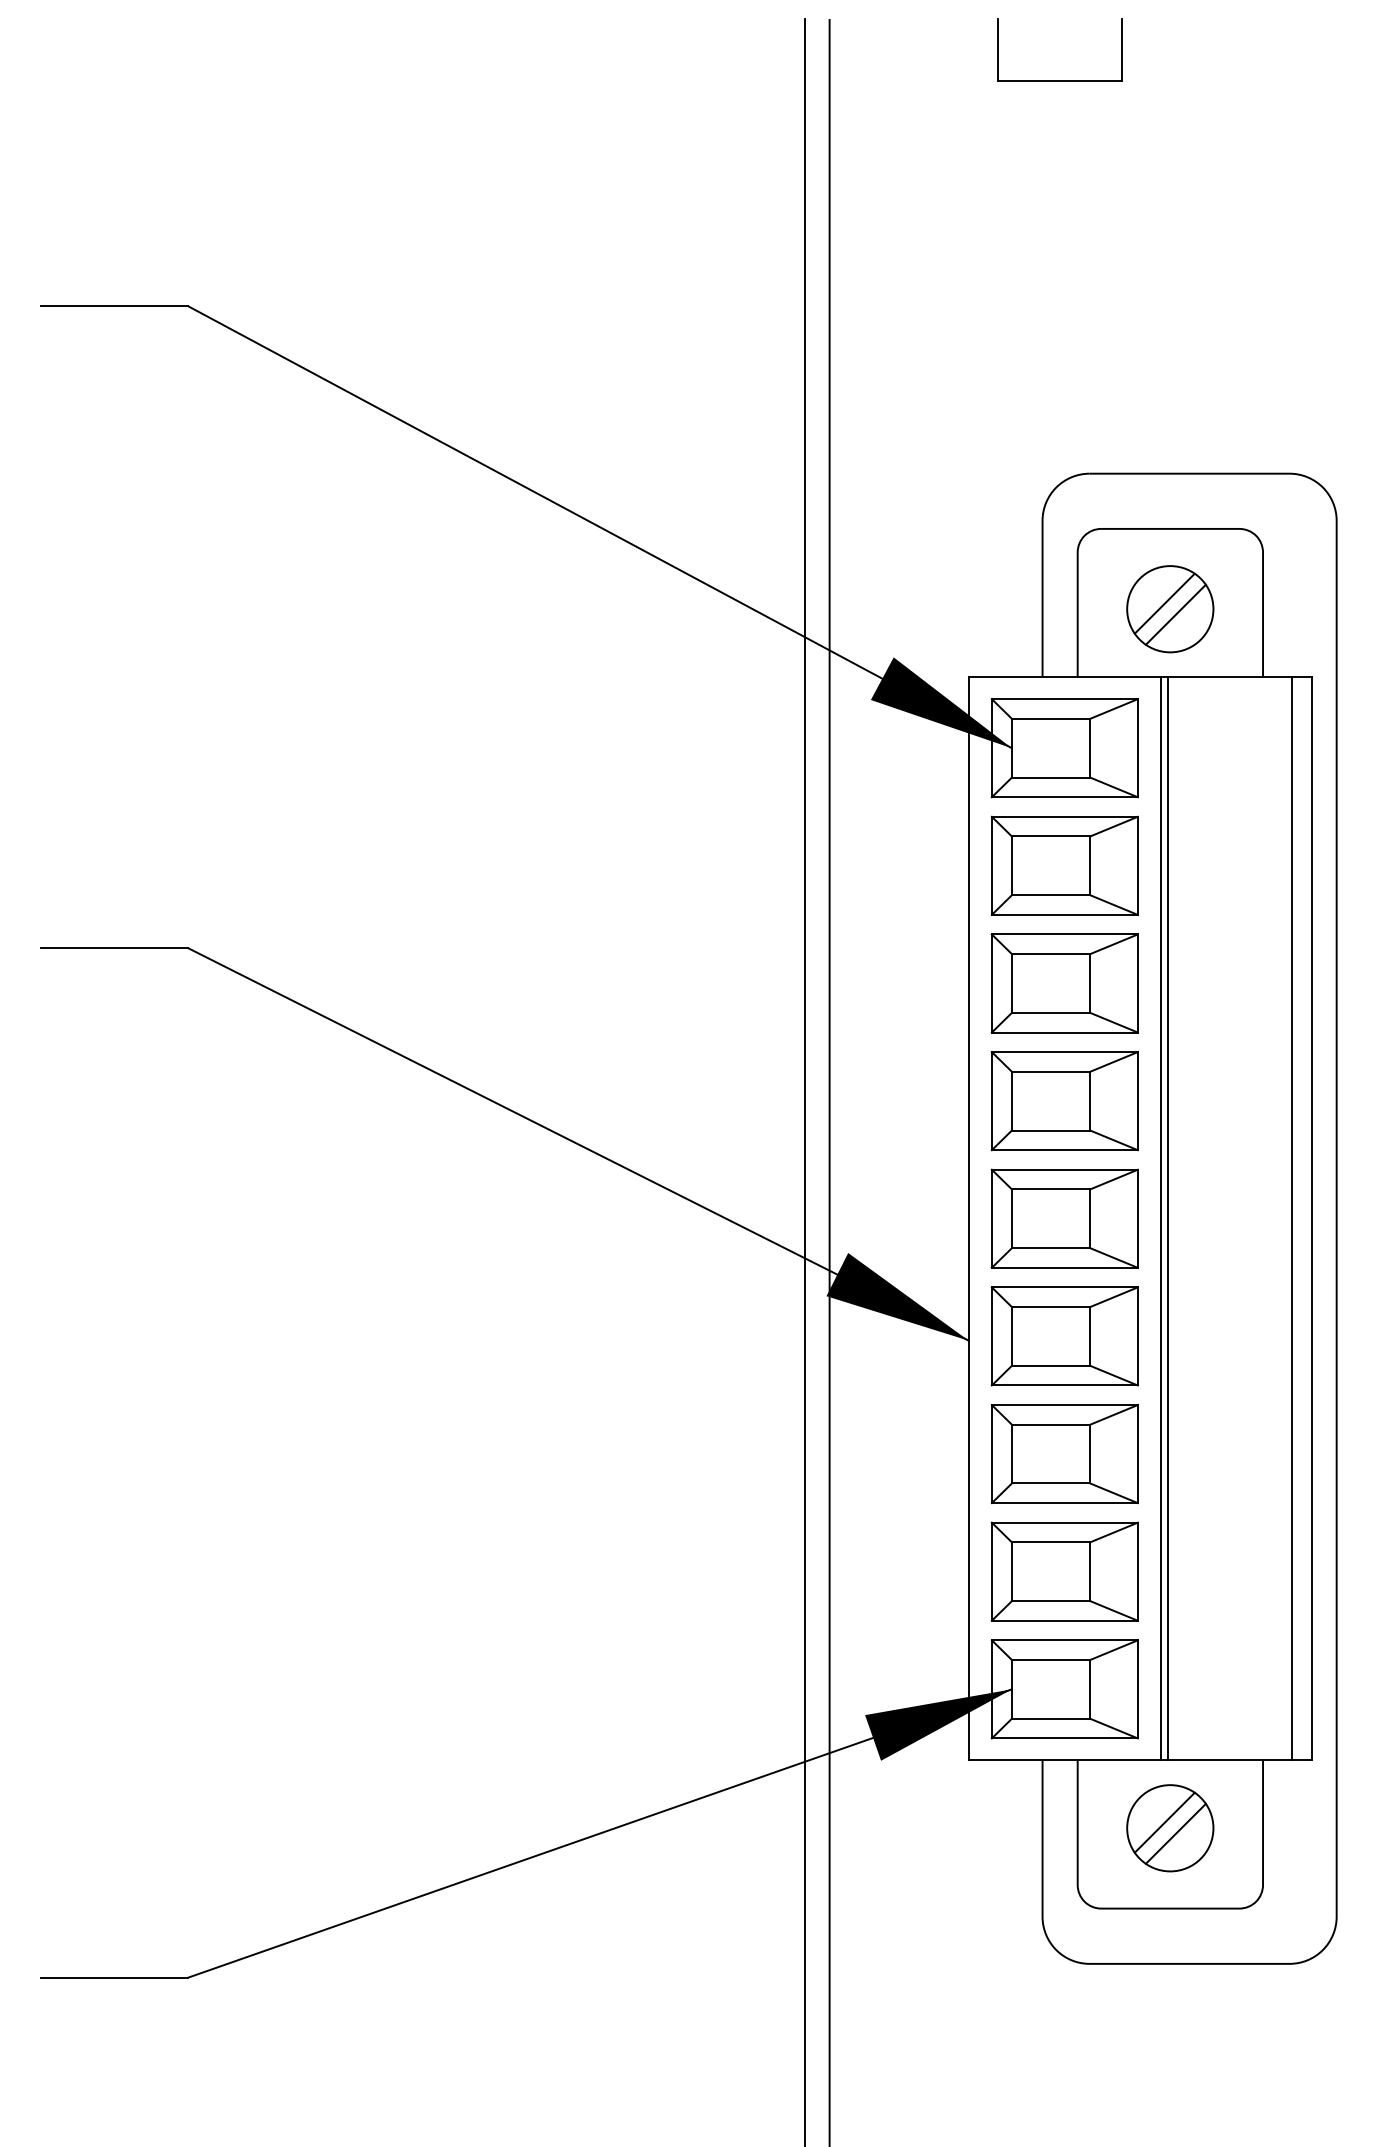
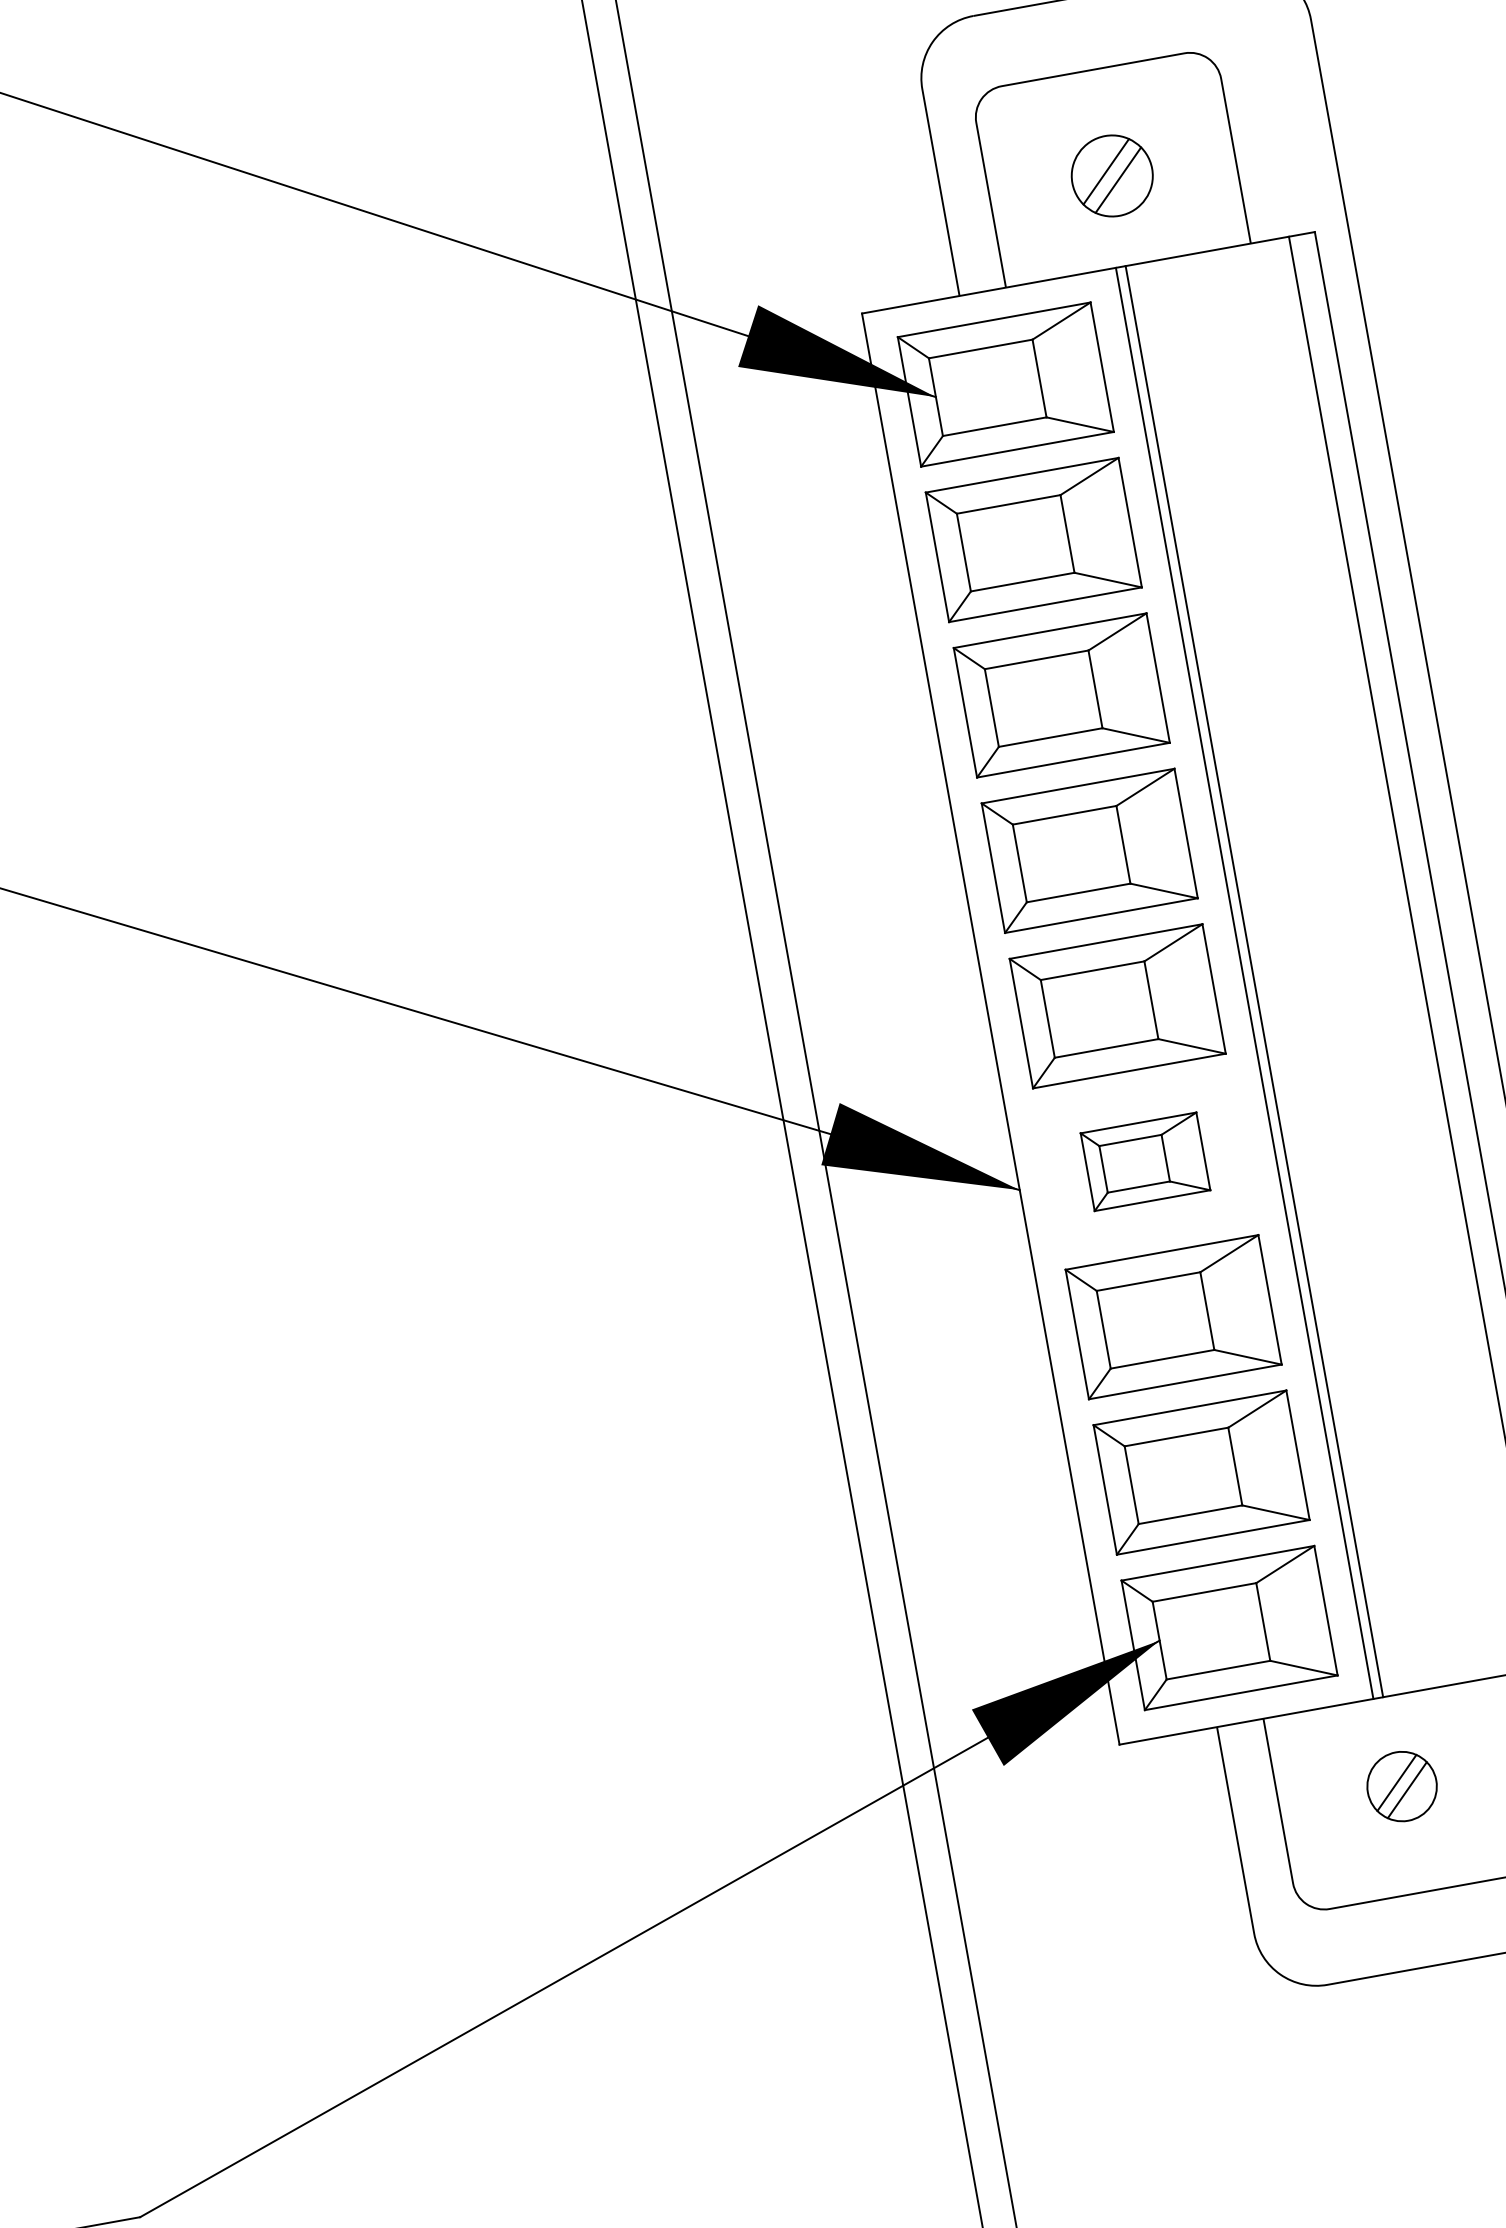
part: (1170, 609) -> (1112, 176), size x0.7
part: (1064, 1336) -> (1145, 1161), size x0.6
part: (1170, 1828) -> (1402, 1786), size x0.6

